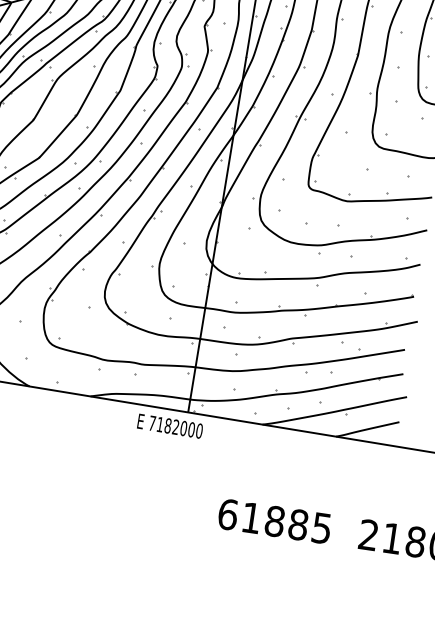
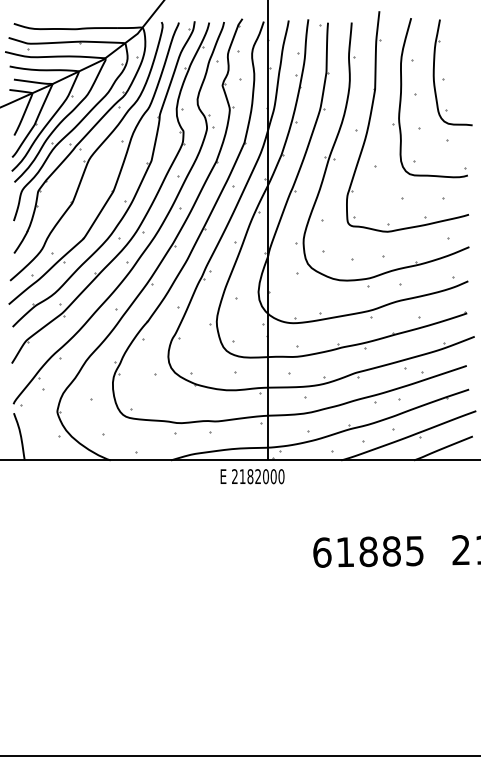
text: (152, 423) -> (234, 476), 7182000 -> 2182000

